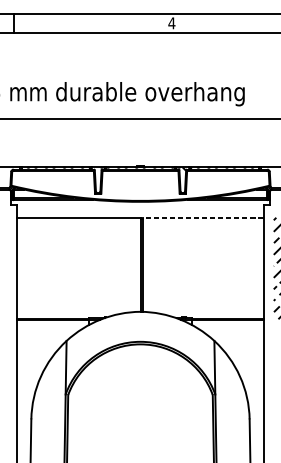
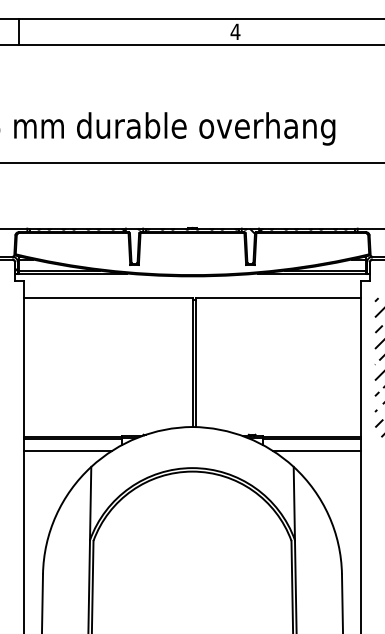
line: (203, 217) -> (278, 298), dashed -> solid
line: (49, 329) -> (67, 451), added
line: (231, 329) -> (317, 451), added

